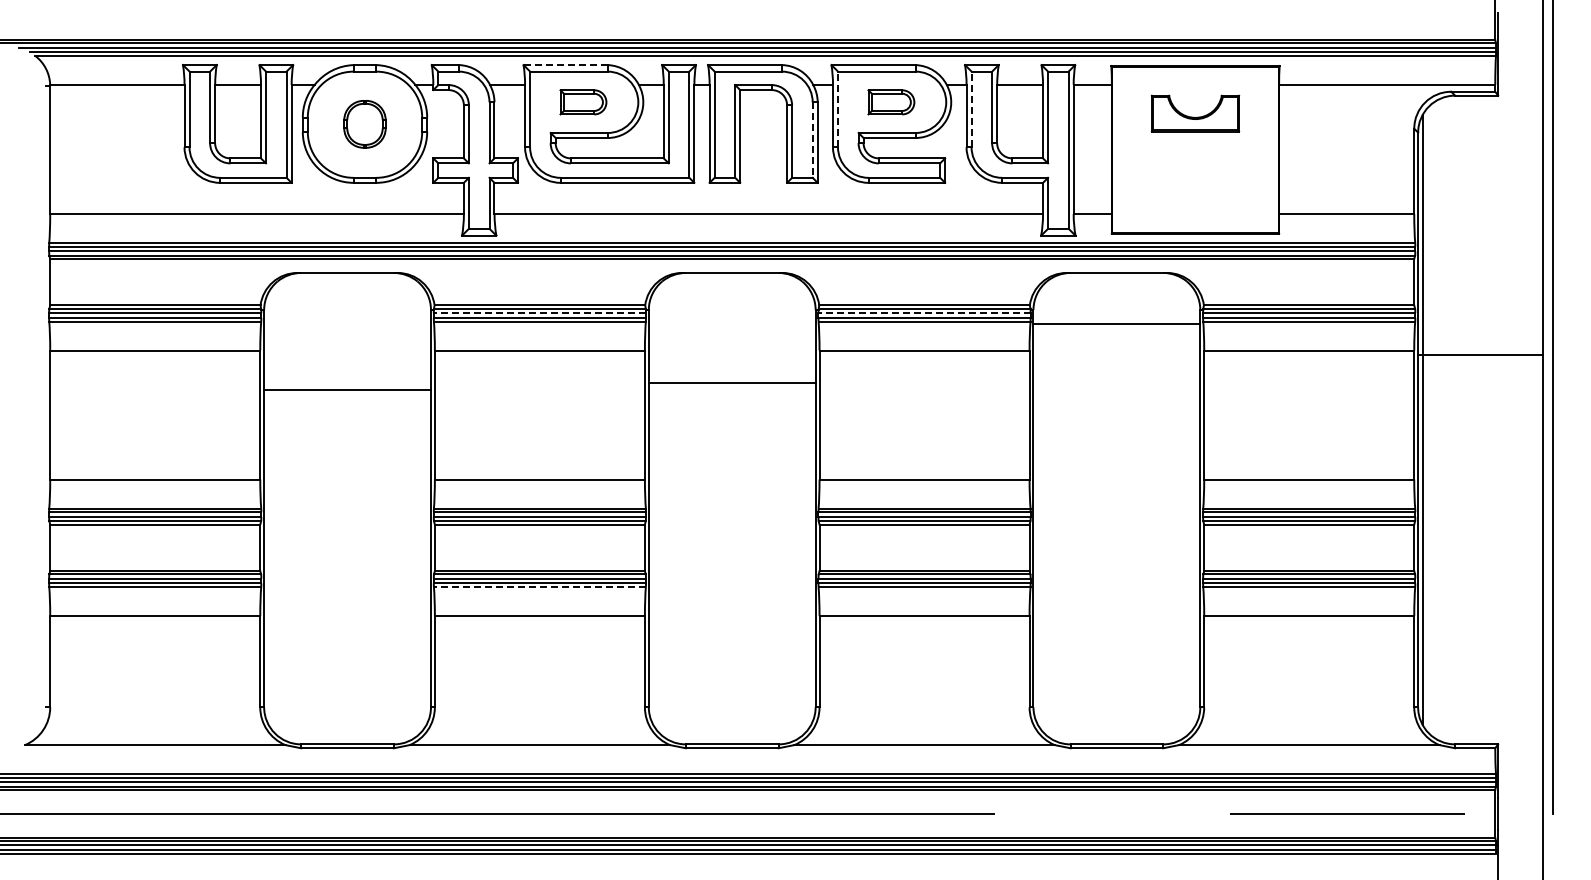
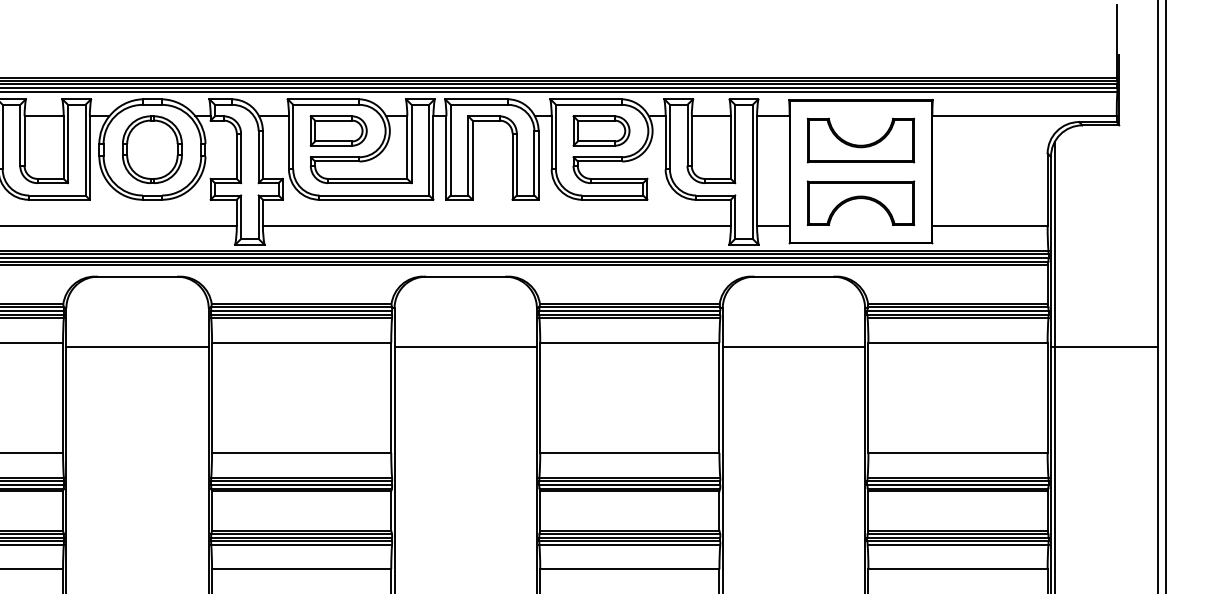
line: (566, 65) -> (324, 99), dashed -> solid
part: (583, 102) -> (338, 131), size x1.43
part: (891, 102) -> (601, 131), size x1.43
line: (837, 109) -> (555, 137), dashed -> solid
line: (971, 109) -> (669, 137), dashed -> solid
part: (1195, 113) -> (861, 140), size x1.43
part: (364, 124) -> (151, 149), size x1.67
line: (812, 140) -> (534, 163), dashed -> solid
part: (1195, 186) -> (861, 202), added
line: (539, 313) -> (301, 311), dashed -> solid
line: (924, 313) -> (629, 311), dashed -> solid
line: (1116, 324) -> (793, 347), moved
line: (731, 383) -> (465, 347), moved
line: (347, 390) -> (137, 347), moved
line: (539, 587) -> (301, 545), dashed -> solid

